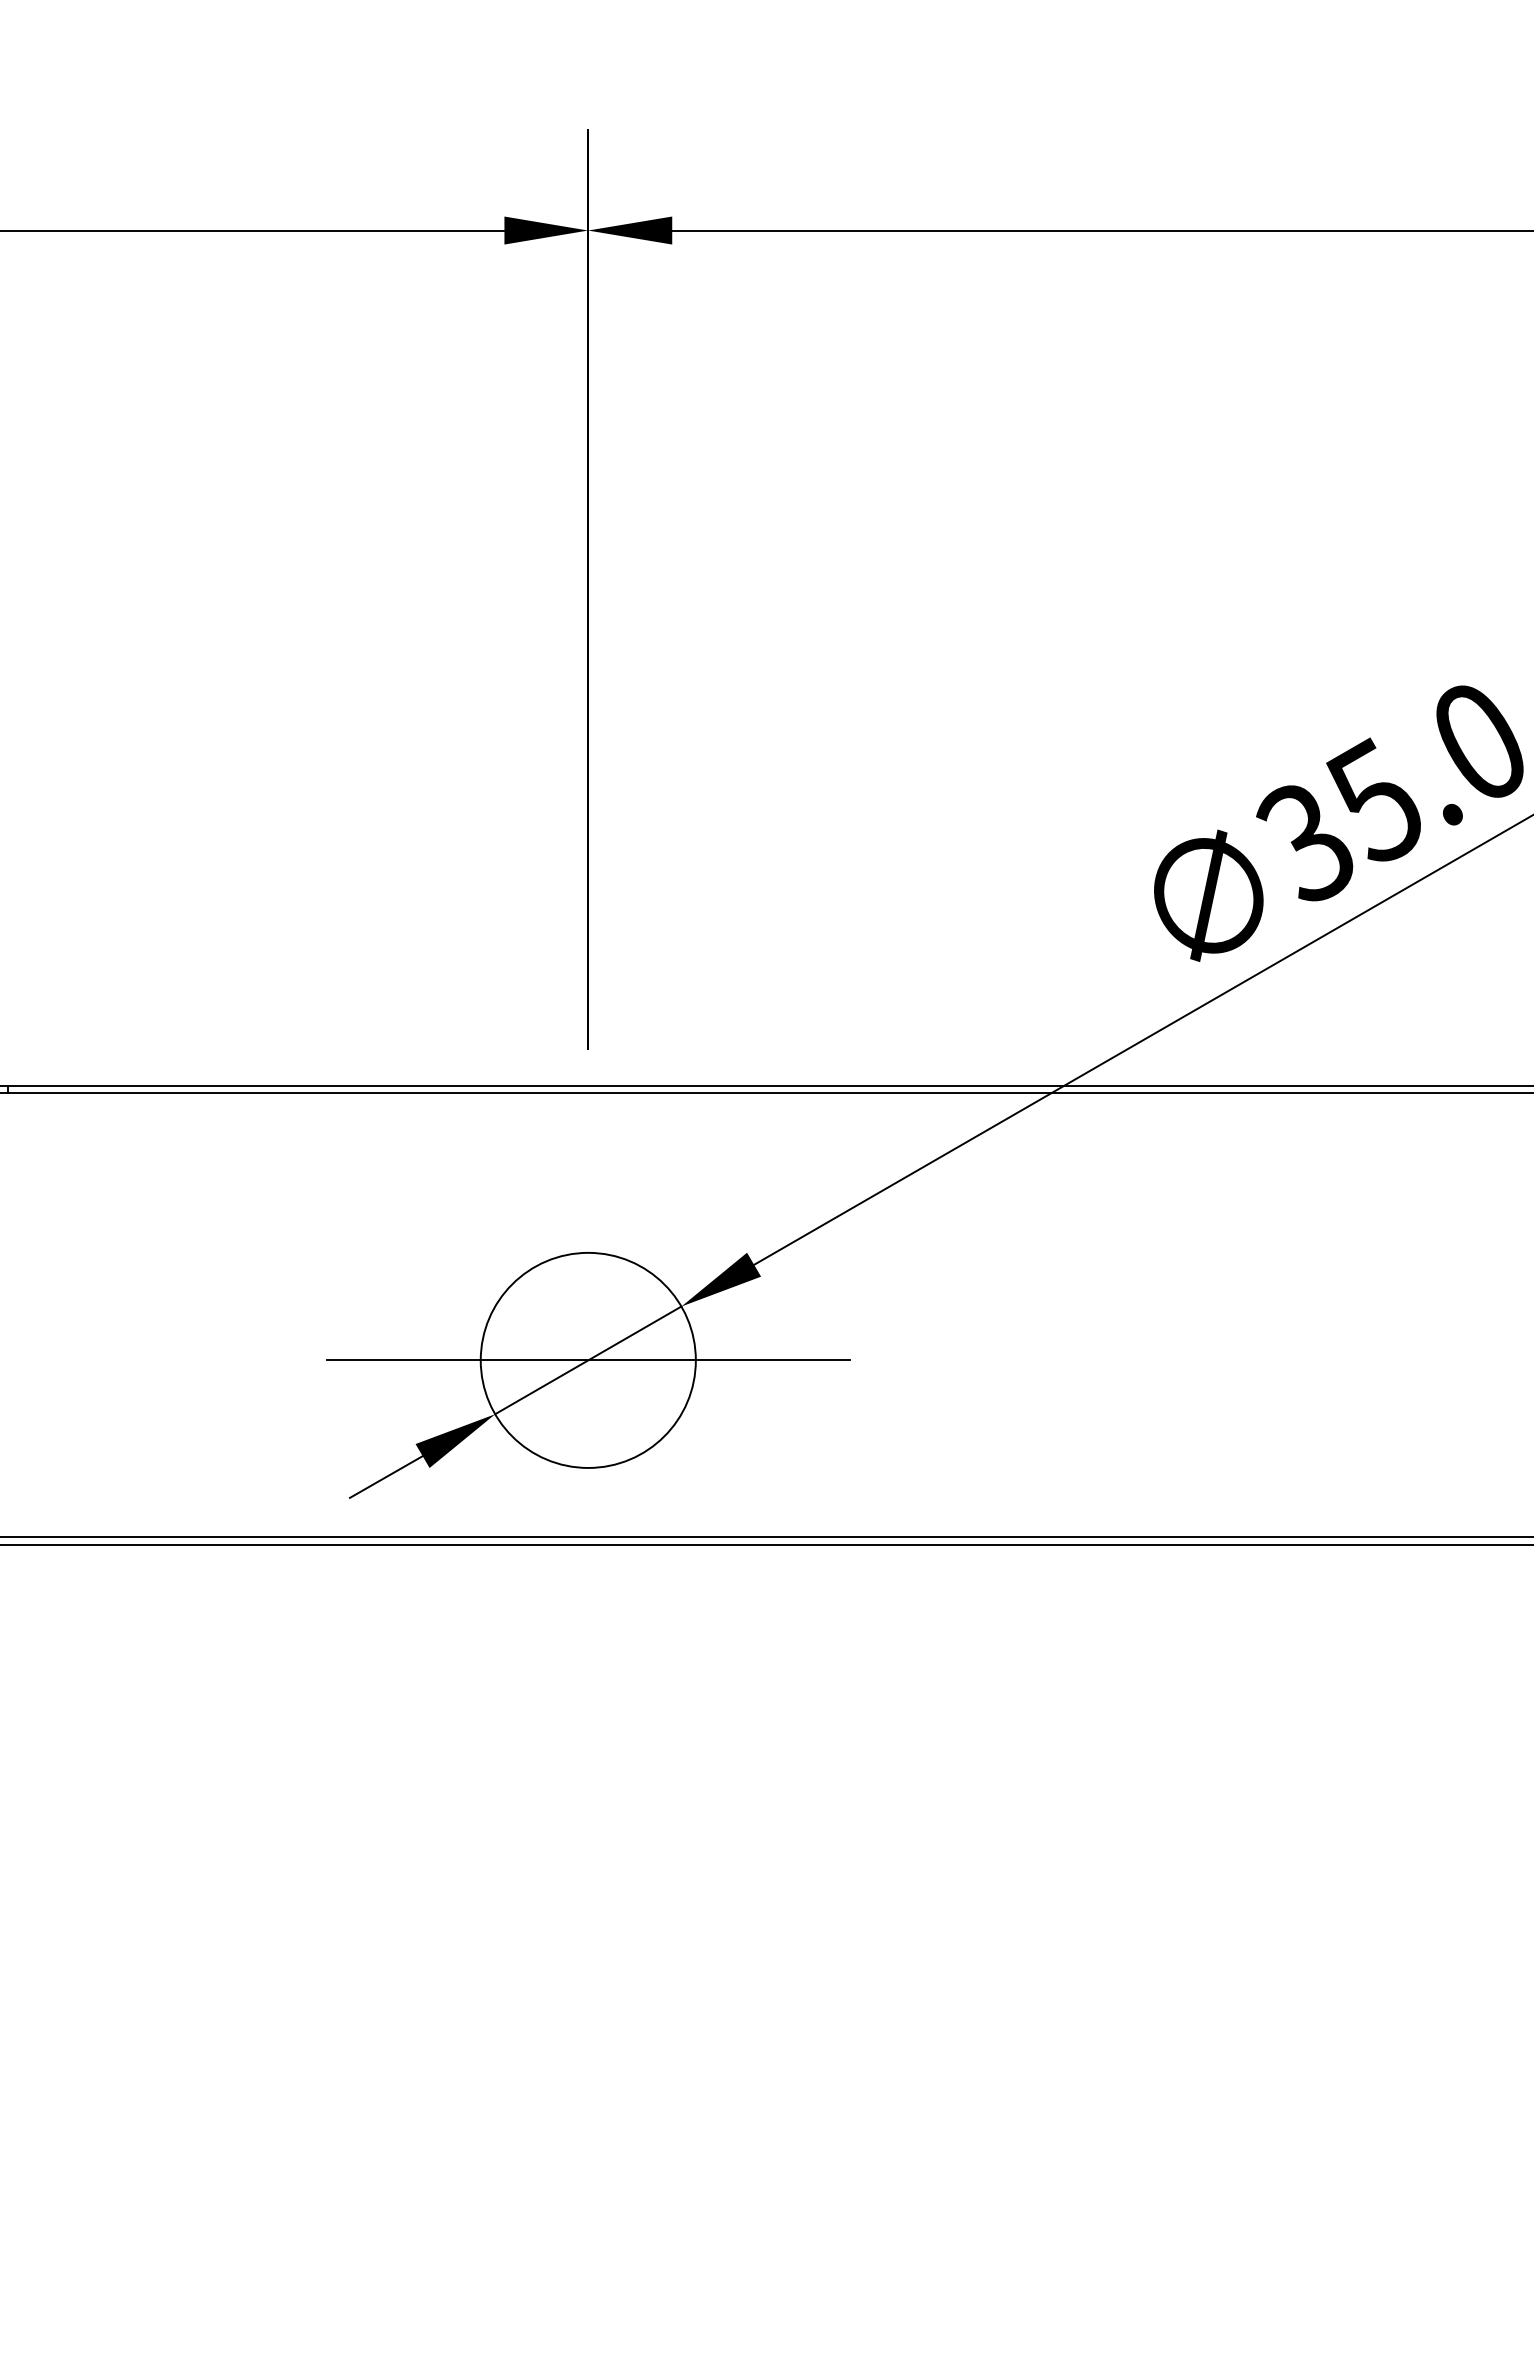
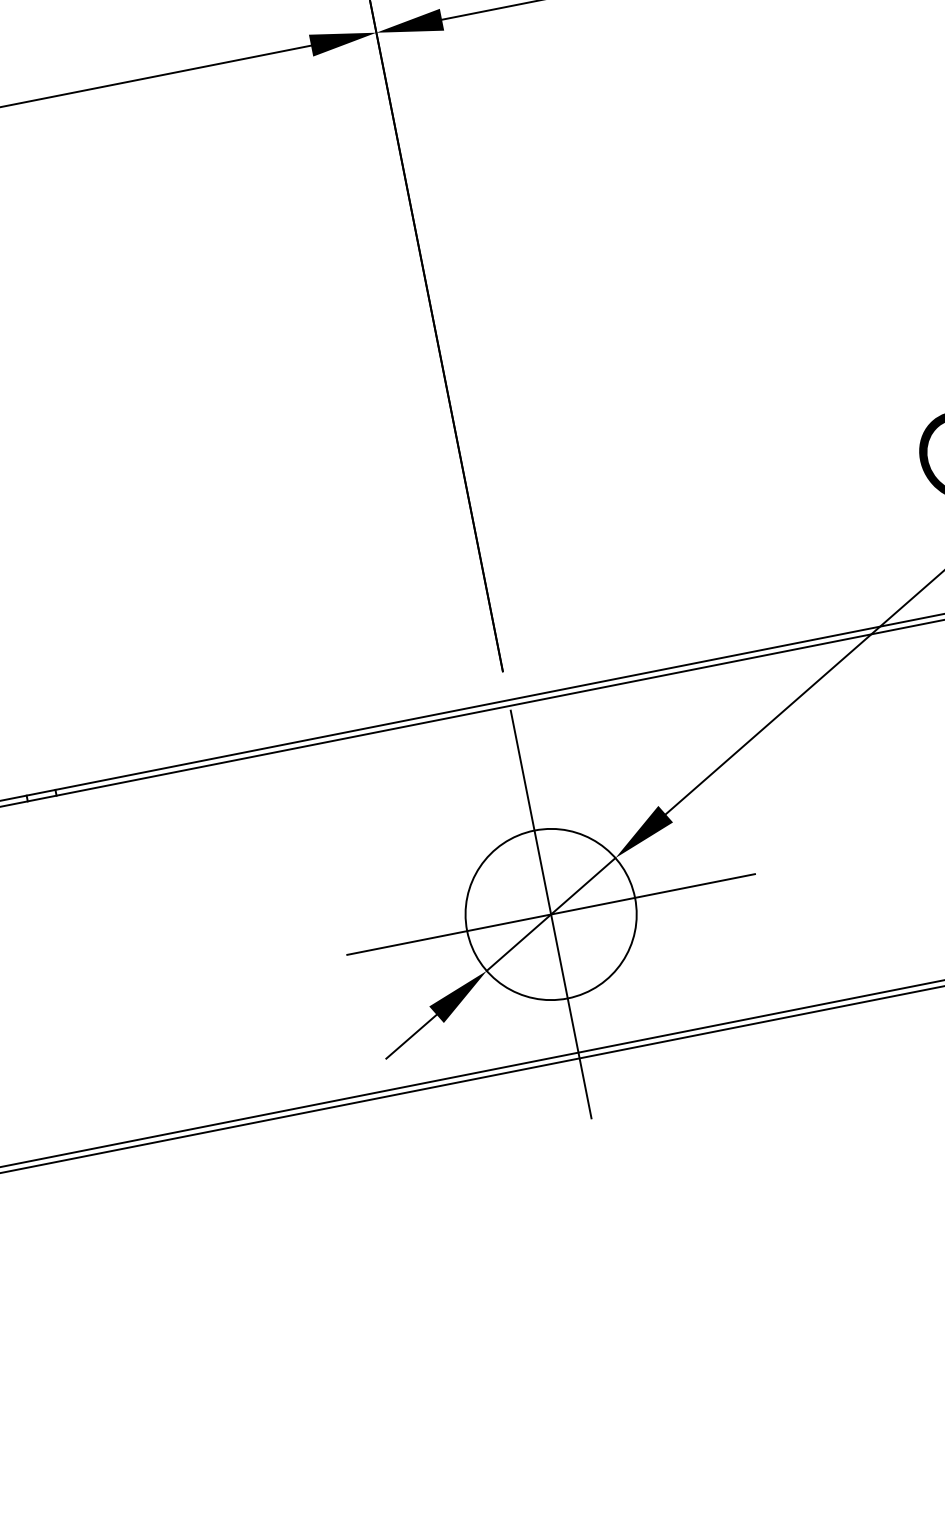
line: (588, 1360) -> (551, 914), added

